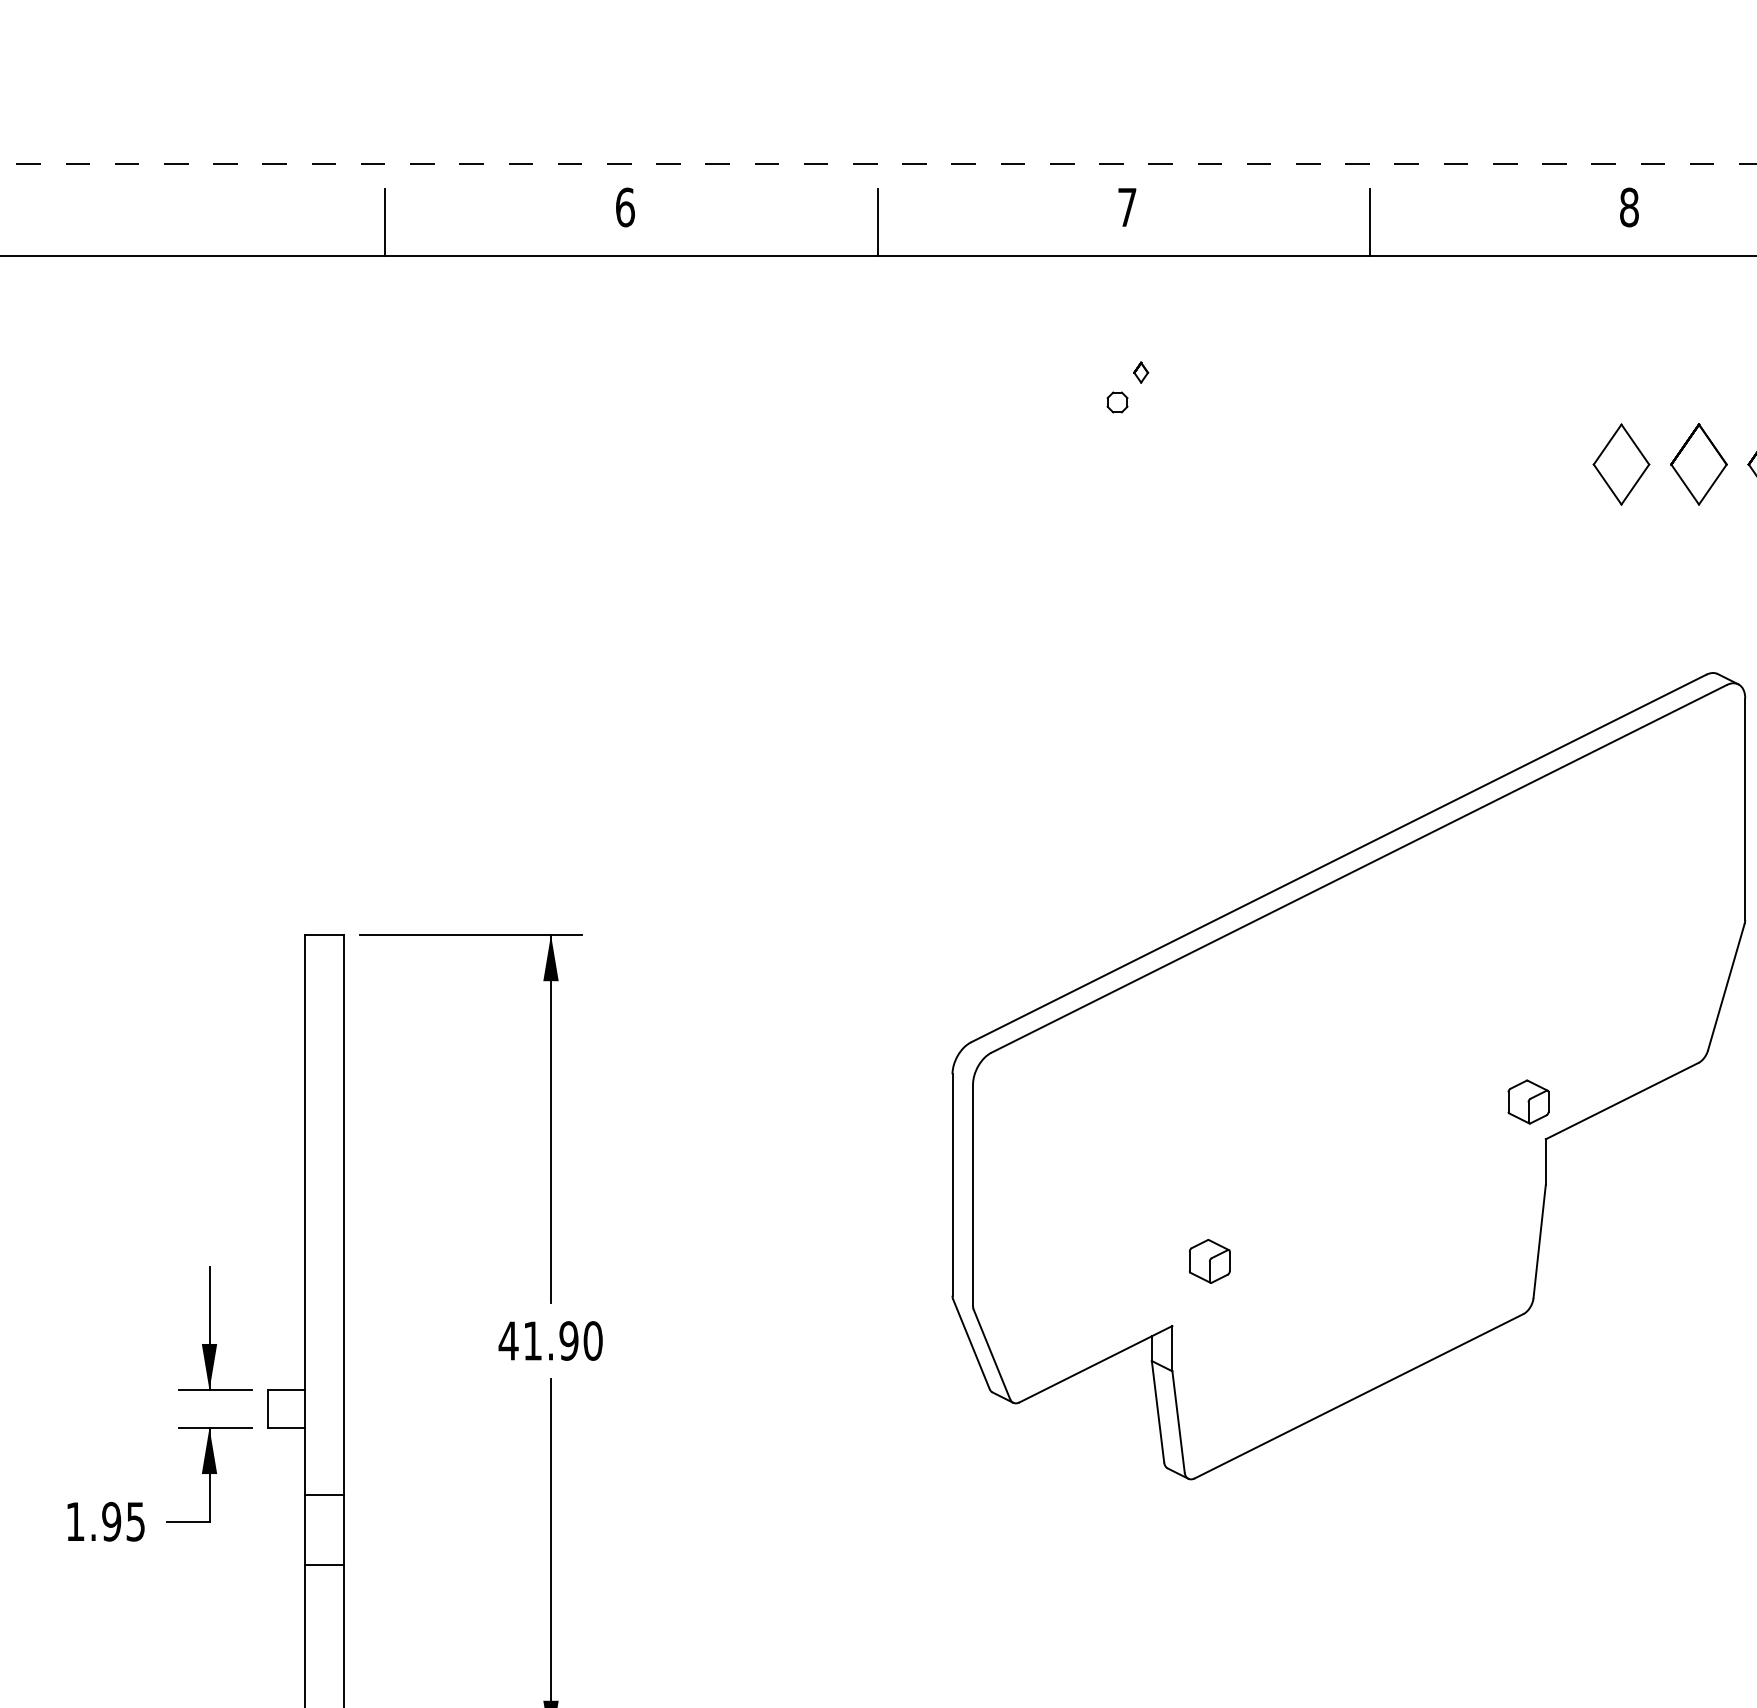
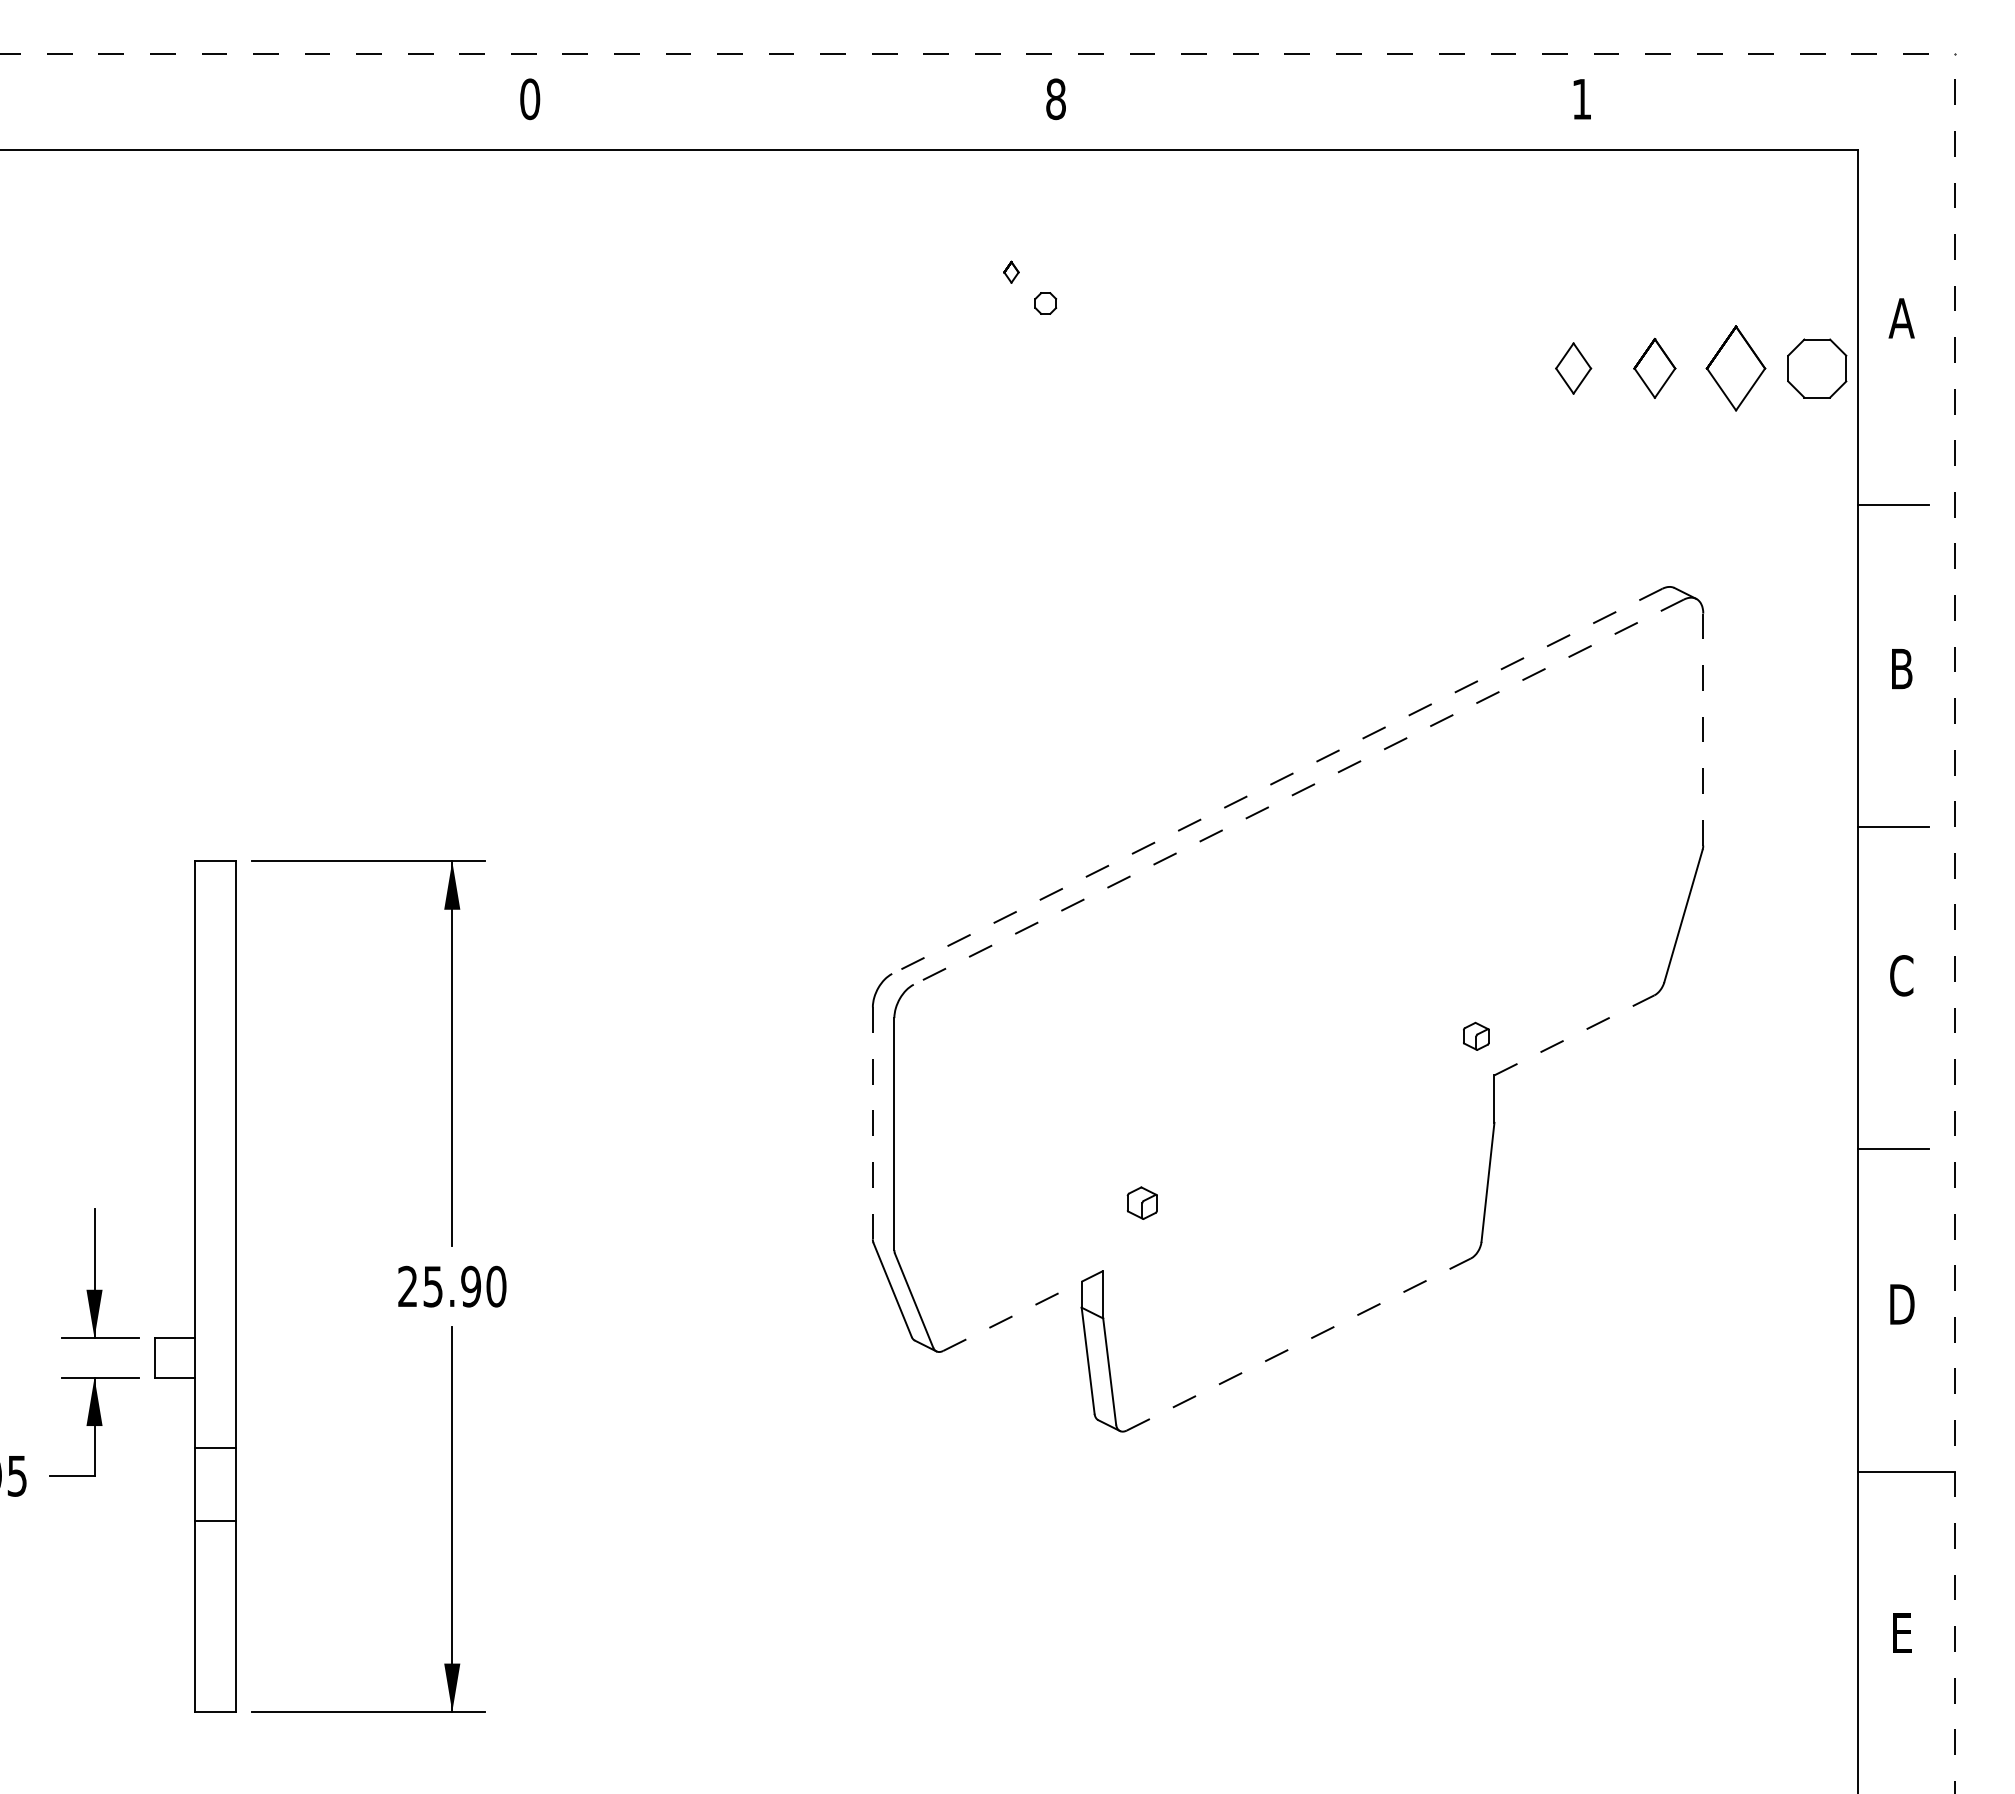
text: (625, 206) -> (530, 98), 6 -> 0
text: (1126, 207) -> (1055, 99), 7 -> 8
text: (1628, 207) -> (1581, 99), 8 -> 1
line: (385, 222) -> (278, 114), removed
line: (877, 222) -> (794, 114), removed
line: (1370, 222) -> (1310, 114), removed
part: (1141, 371) -> (1011, 271), moved
part: (1621, 464) -> (1573, 368), size x0.6
part: (1698, 464) -> (1654, 368), size x0.7
line: (1745, 809) -> (1703, 729), solid -> dashed
line: (1338, 858) -> (1277, 781), solid -> dashed
line: (1358, 869) -> (1298, 792), solid -> dashed
line: (1622, 1101) -> (1574, 1035), solid -> dashed
part: (1528, 1102) -> (1476, 1036), size x0.6
line: (952, 1185) -> (872, 1123), solid -> dashed
part: (1209, 1260) -> (1142, 1202), size x0.7
text: (519, 1340) -> (419, 1286), 41.90 -> 25.90
line: (1096, 1363) -> (1023, 1310), solid -> dashed
line: (1359, 1396) -> (1299, 1344), solid -> dashed

